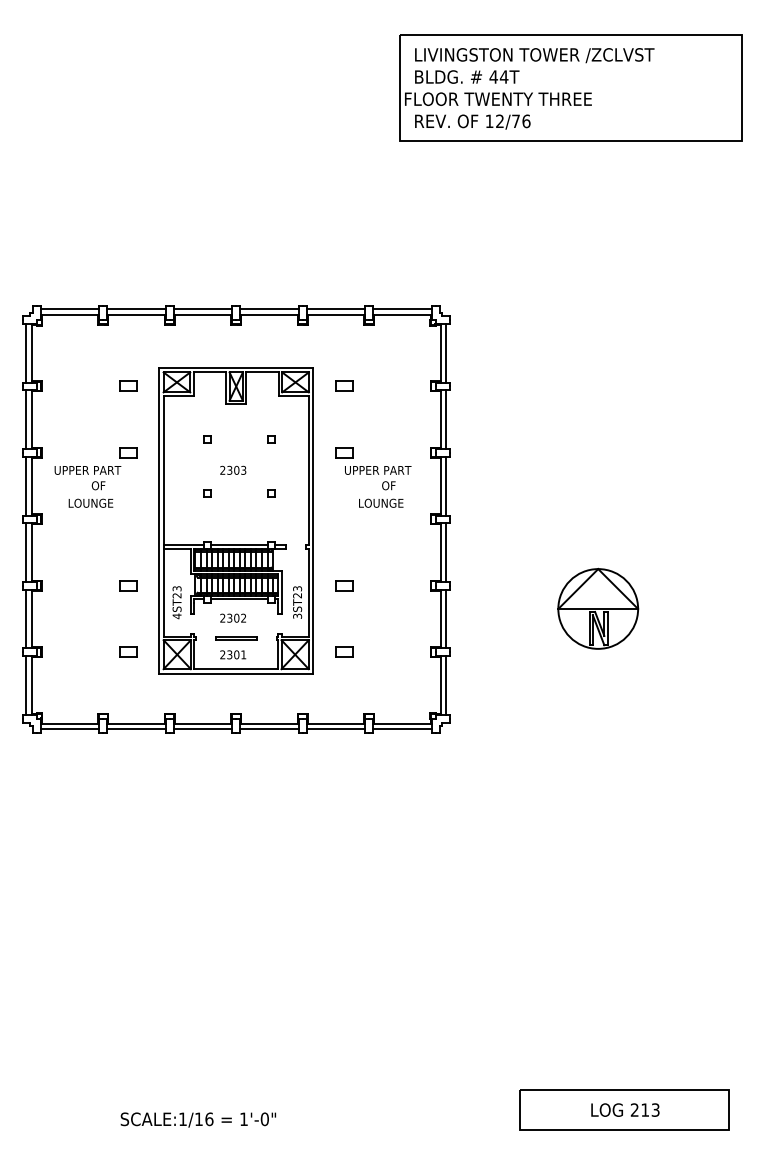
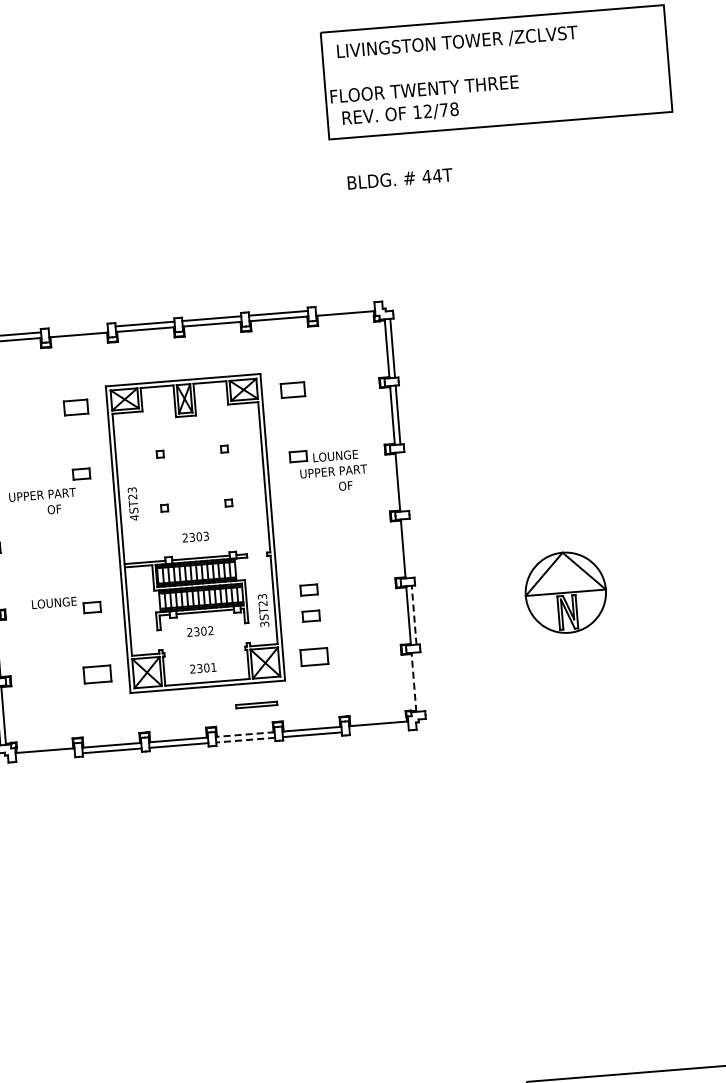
text: (467, 76) -> (400, 178), moved
text: (526, 120) -> (454, 108), 12/76 -> 12/78
line: (136, 309) -> (78, 329), removed
line: (402, 309) -> (345, 308), removed
part: (128, 385) -> (76, 406), size x1.4
part: (344, 385) -> (293, 388), size x1.4
text: (233, 469) -> (195, 536), moved
line: (446, 485) -> (403, 481), removed
text: (90, 502) -> (53, 602), moved
text: (381, 502) -> (335, 455), moved
line: (446, 552) -> (409, 548), removed
text: (176, 602) -> (132, 503), moved
part: (344, 611) -> (311, 615), added
line: (446, 618) -> (414, 614), solid -> dashed
line: (236, 637) -> (256, 703), moved
part: (128, 651) -> (97, 673), size x1.6
part: (344, 651) -> (314, 655), size x1.6
line: (440, 685) -> (413, 682), solid -> dashed
line: (446, 685) -> (419, 681), removed
line: (268, 723) -> (244, 734), solid -> dashed
line: (69, 729) -> (45, 756), removed
line: (268, 729) -> (244, 740), solid -> dashed
line: (402, 729) -> (379, 729), removed

